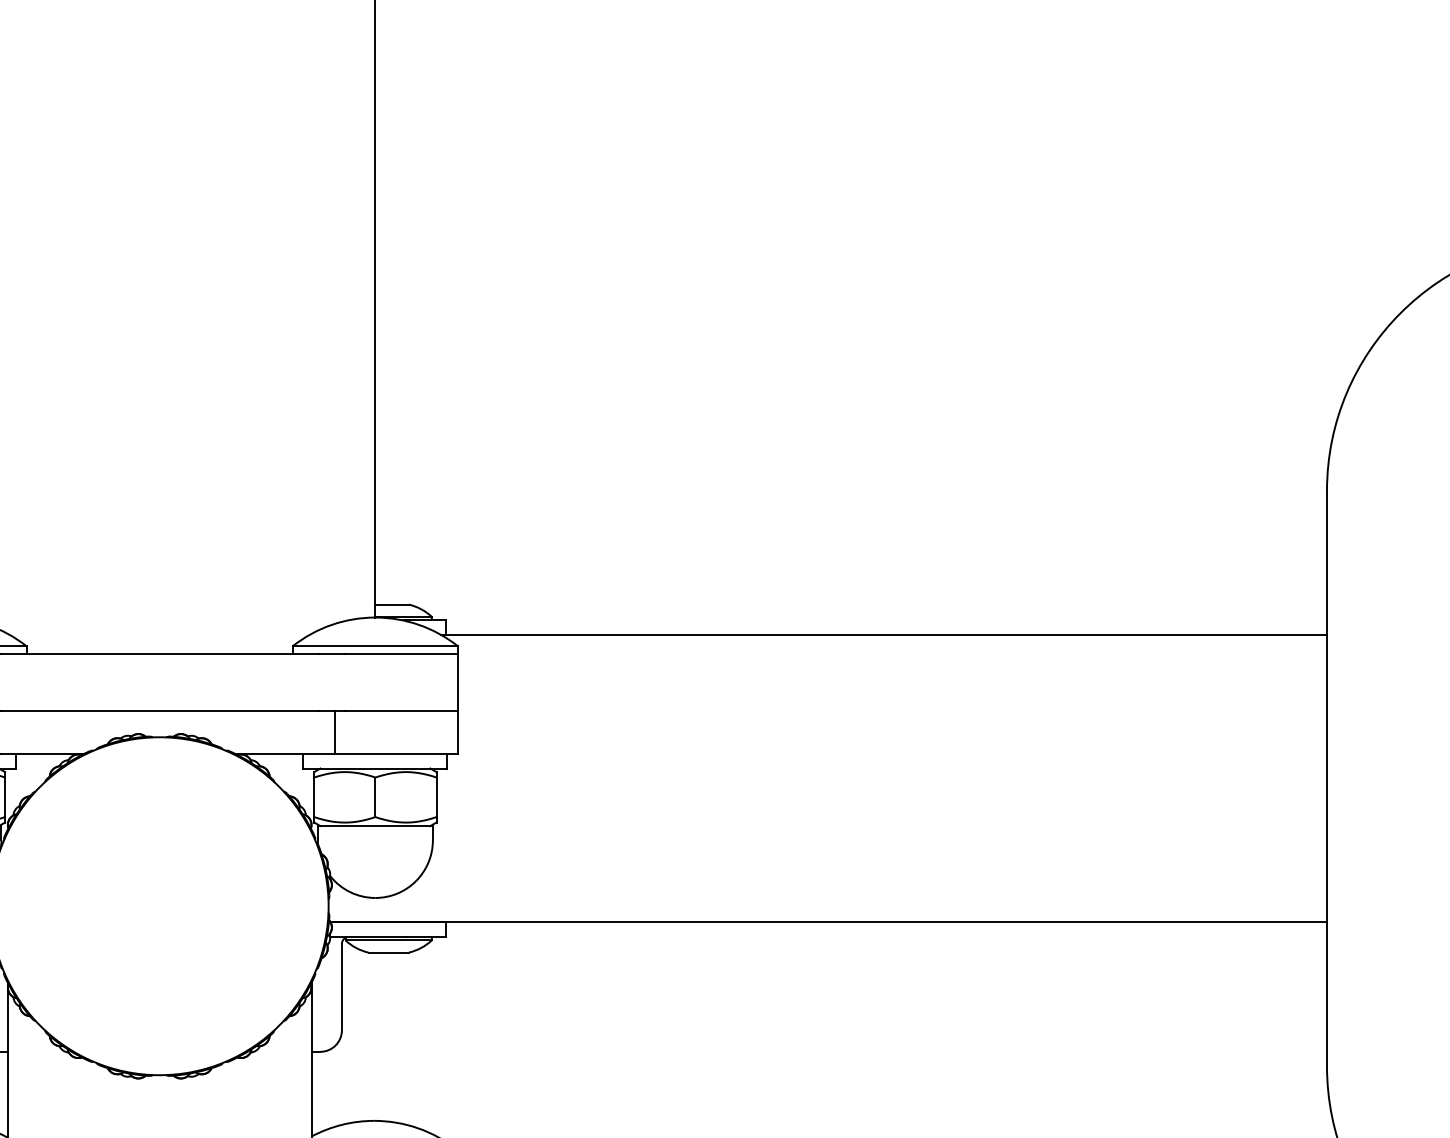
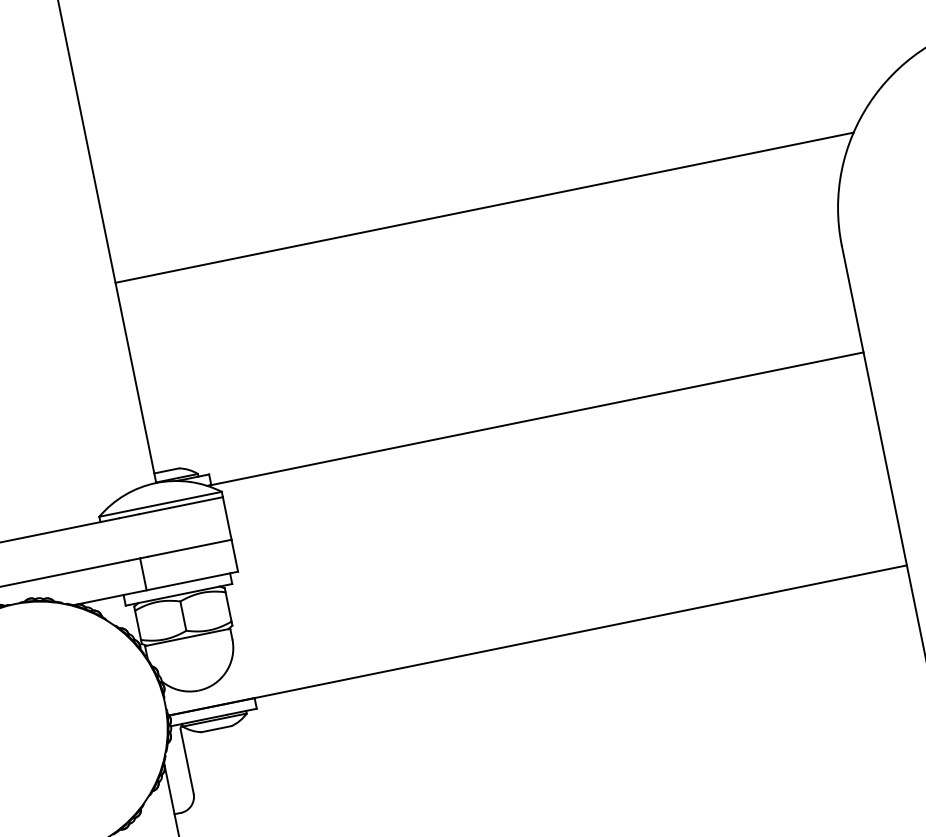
line: (873, 347) -> (484, 207), added

